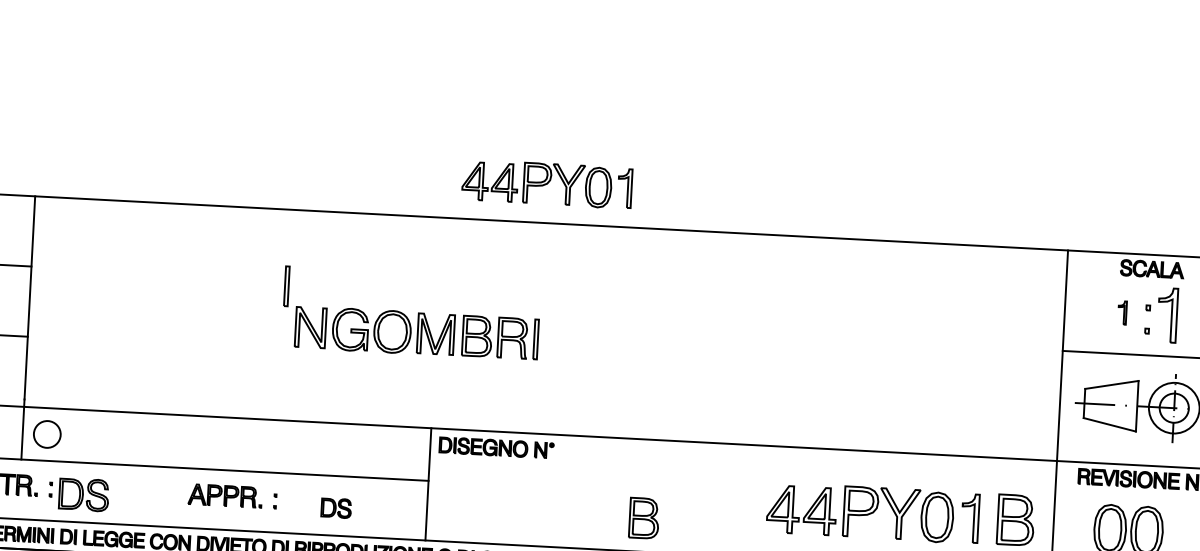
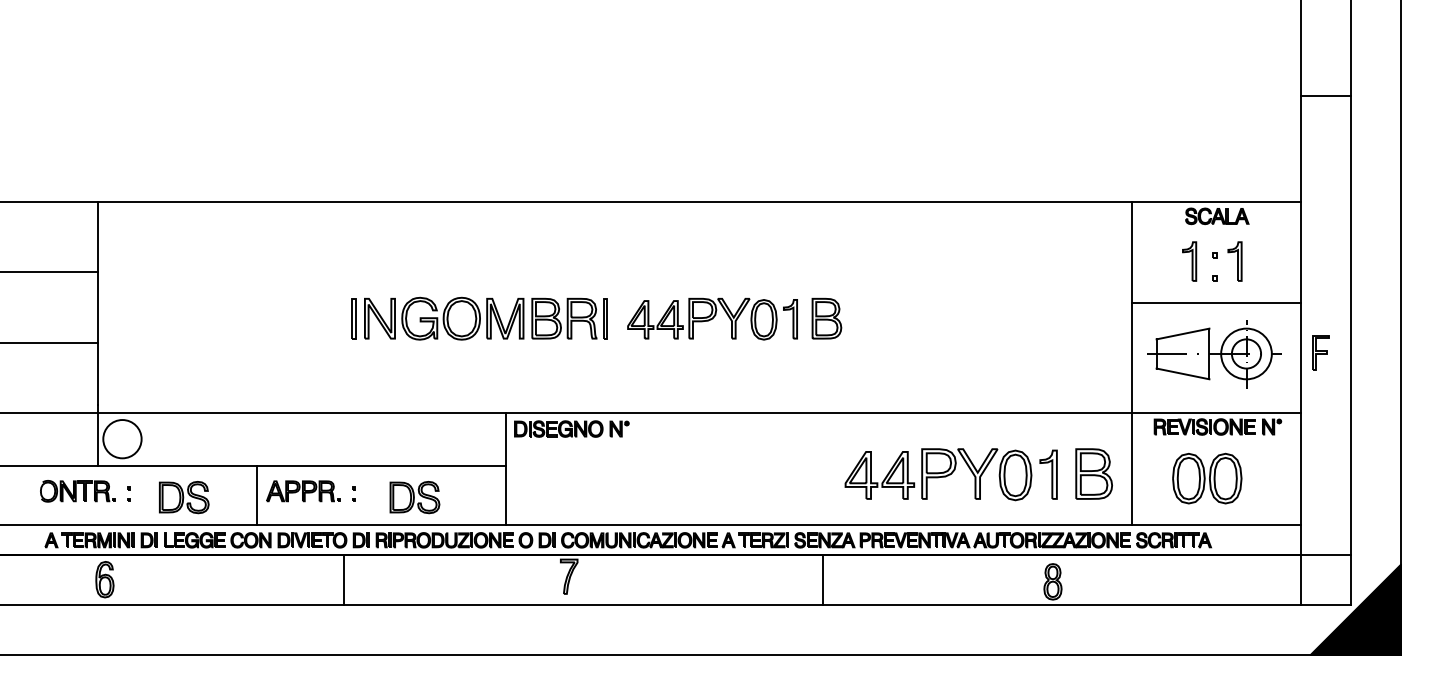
part: (547, 183) -> (712, 318), moved
part: (286, 286) -> (353, 318), moved
part: (1122, 312) -> (1189, 261), size x1.67
part: (1167, 315) -> (1234, 261), size x0.71
circle: (47, 434) -> (122, 439), size x1.43
part: (84, 494) -> (184, 497), moved
line: (179, 497) -> (257, 495), added
part: (335, 507) -> (414, 497), size x1.67
part: (643, 518) -> (826, 318), moved

